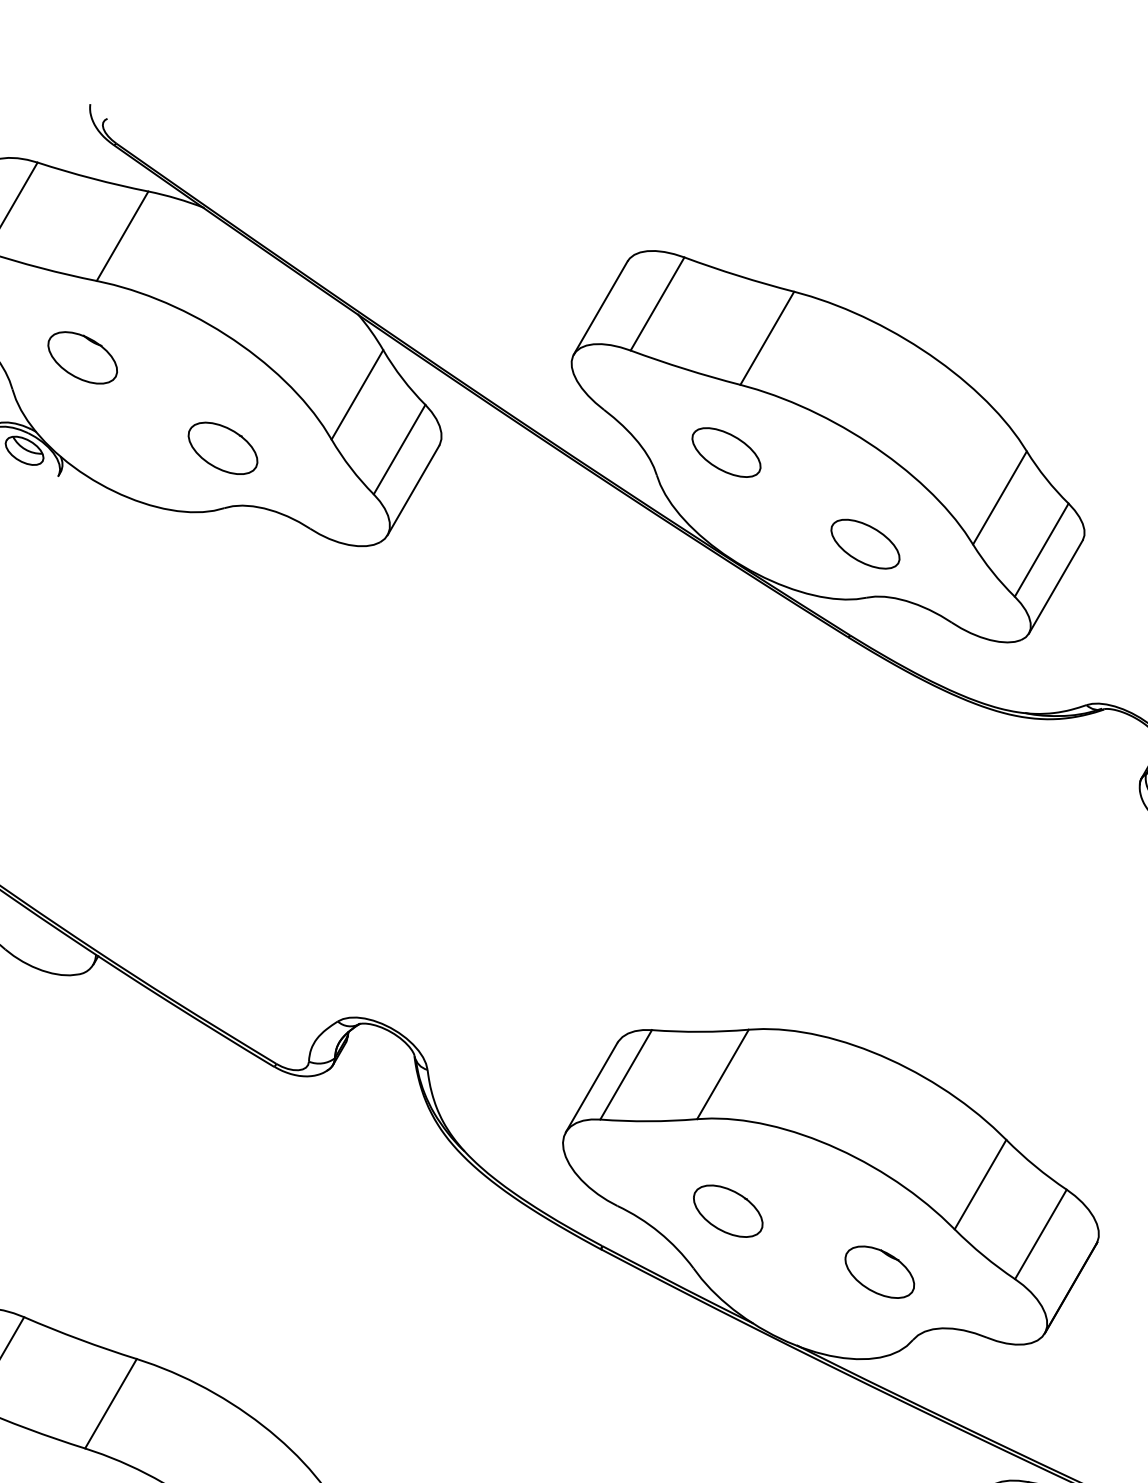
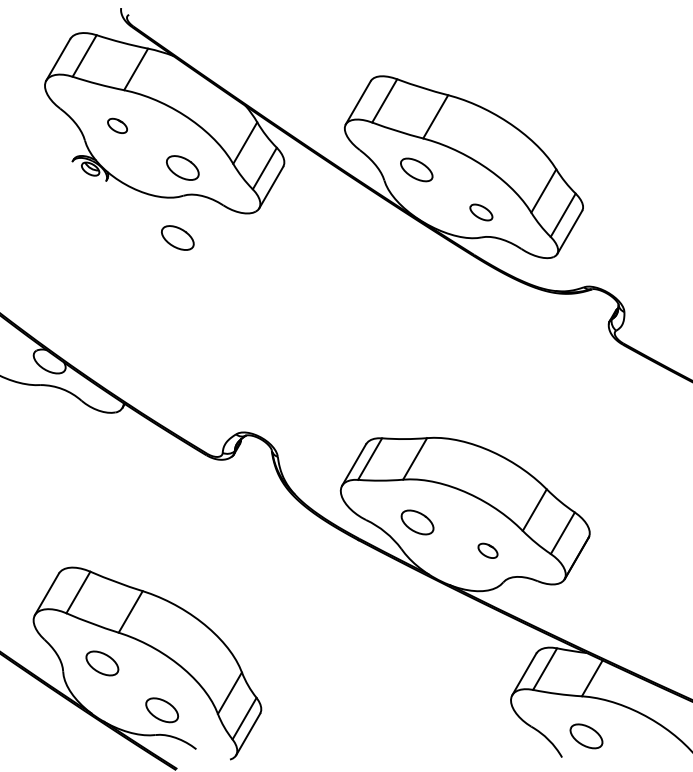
part: (82, 356) -> (117, 125), size x0.6
part: (865, 544) -> (481, 212), size x0.7
part: (211, 597) -> (177, 237), added
part: (878, 1271) -> (487, 550), size x0.6

